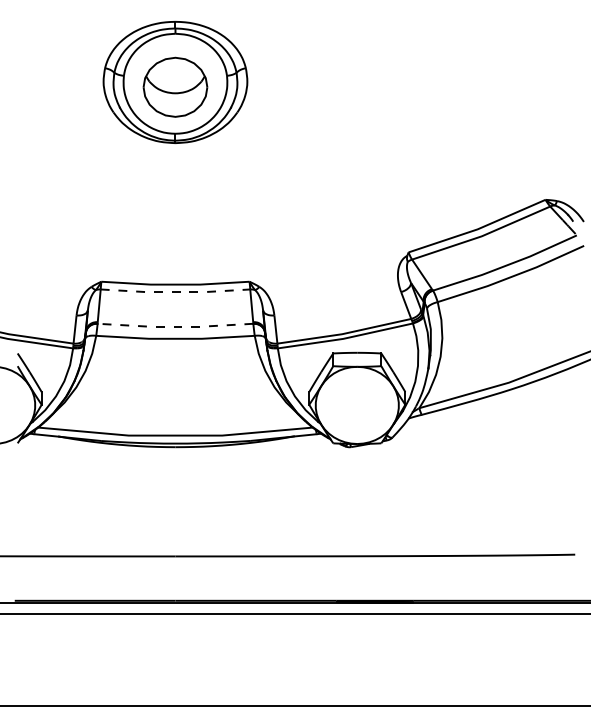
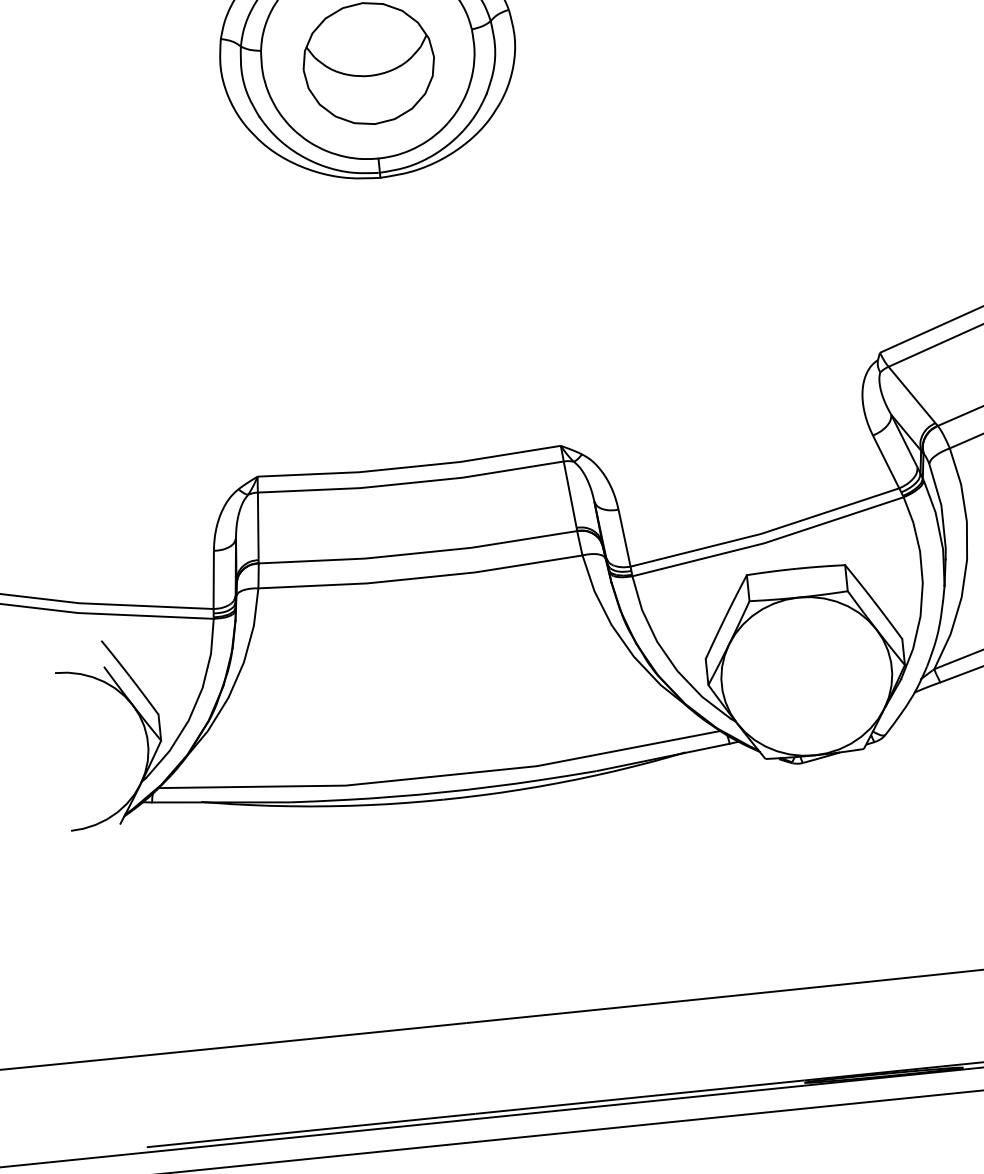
line: (175, 292) -> (411, 483), dashed -> solid
line: (175, 326) -> (418, 552), dashed -> solid

